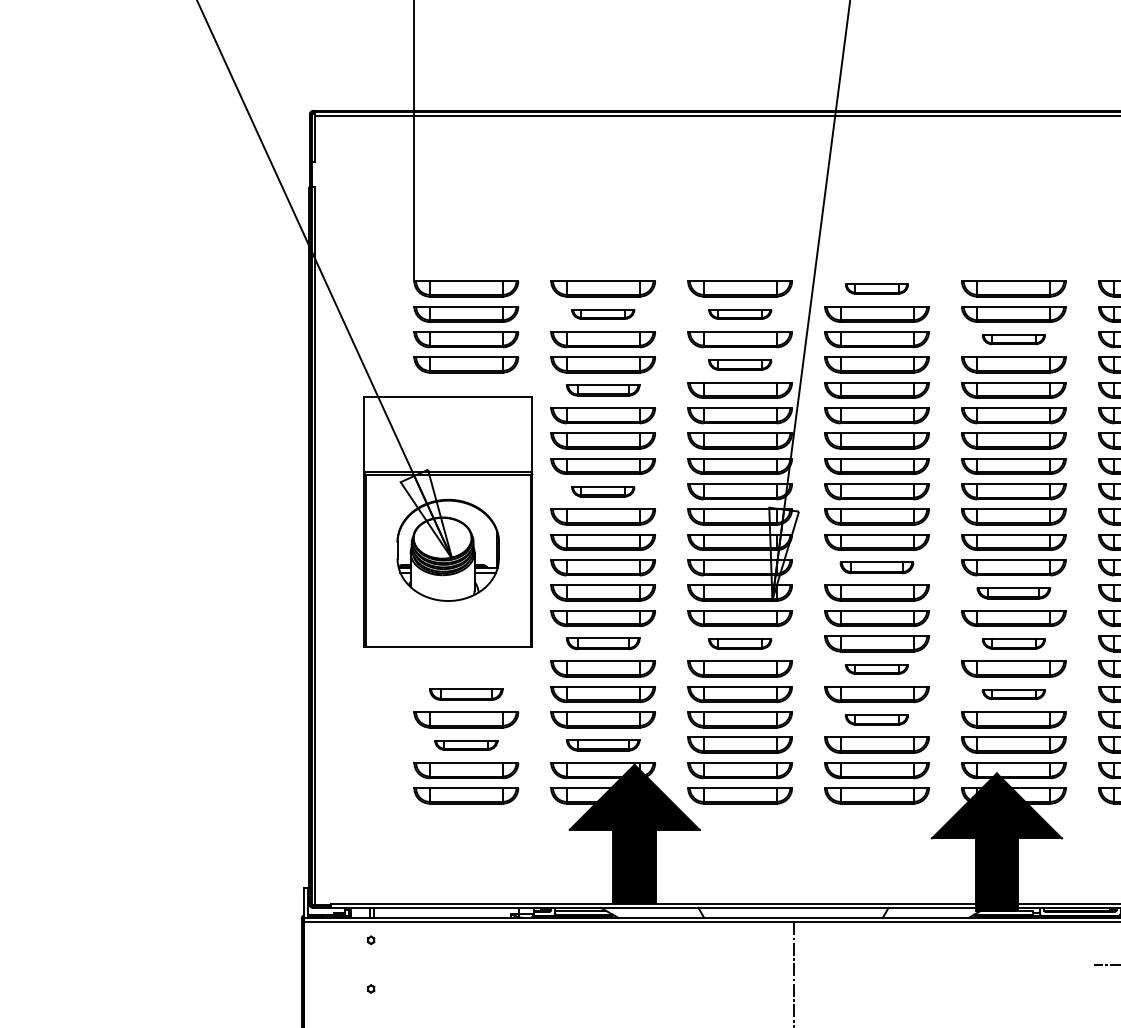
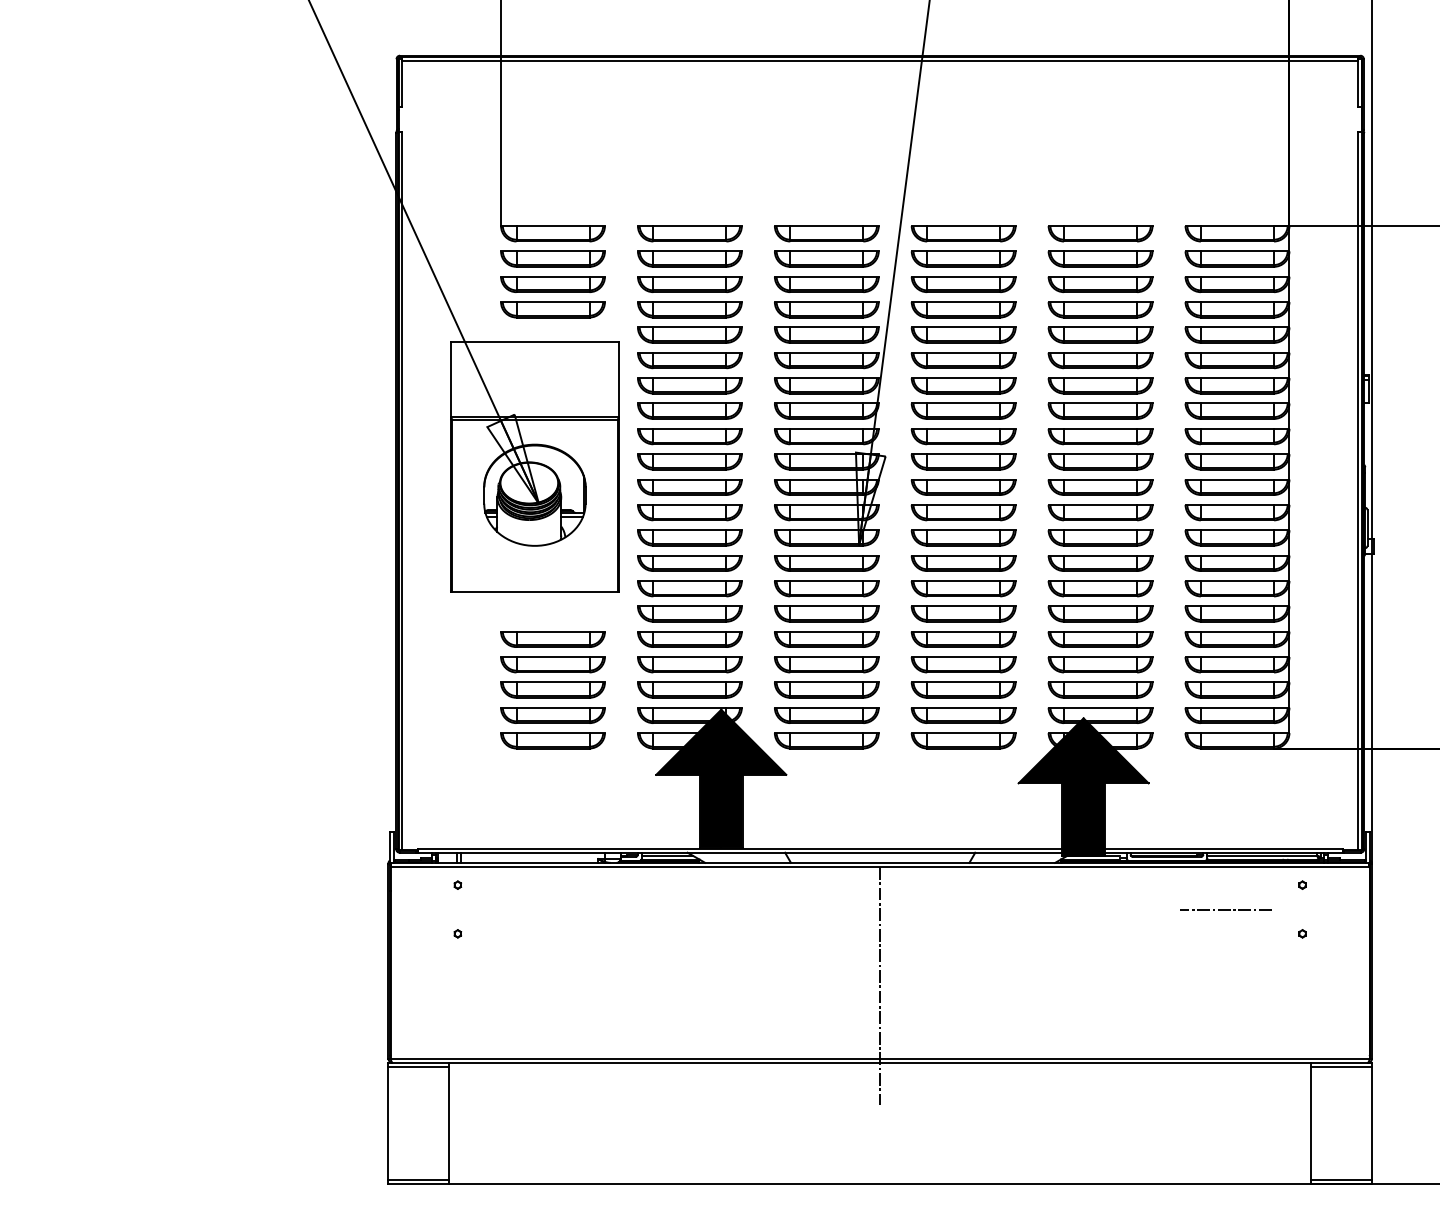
part: (876, 288) -> (963, 233), size x1.67
part: (602, 313) -> (689, 258), size x1.67
part: (739, 313) -> (826, 258), size x1.67
part: (1013, 339) -> (1100, 284), size x1.67
part: (739, 364) -> (826, 309), size x1.67
part: (602, 389) -> (689, 334), size x1.43
part: (602, 491) -> (689, 436), size x1.67
part: (876, 567) -> (963, 512), size x1.43
part: (1013, 592) -> (1100, 537), size x1.43
part: (602, 643) -> (689, 588), size x1.43
part: (739, 643) -> (826, 588), size x1.67
part: (1013, 643) -> (1100, 588), size x1.67
part: (876, 668) -> (963, 613), size x1.67
part: (465, 694) -> (552, 639), size x1.43
part: (1013, 694) -> (1100, 639), size x1.67
part: (876, 719) -> (963, 664), size x1.67
part: (465, 744) -> (552, 689), size x1.67
part: (602, 744) -> (689, 689), size x1.43

